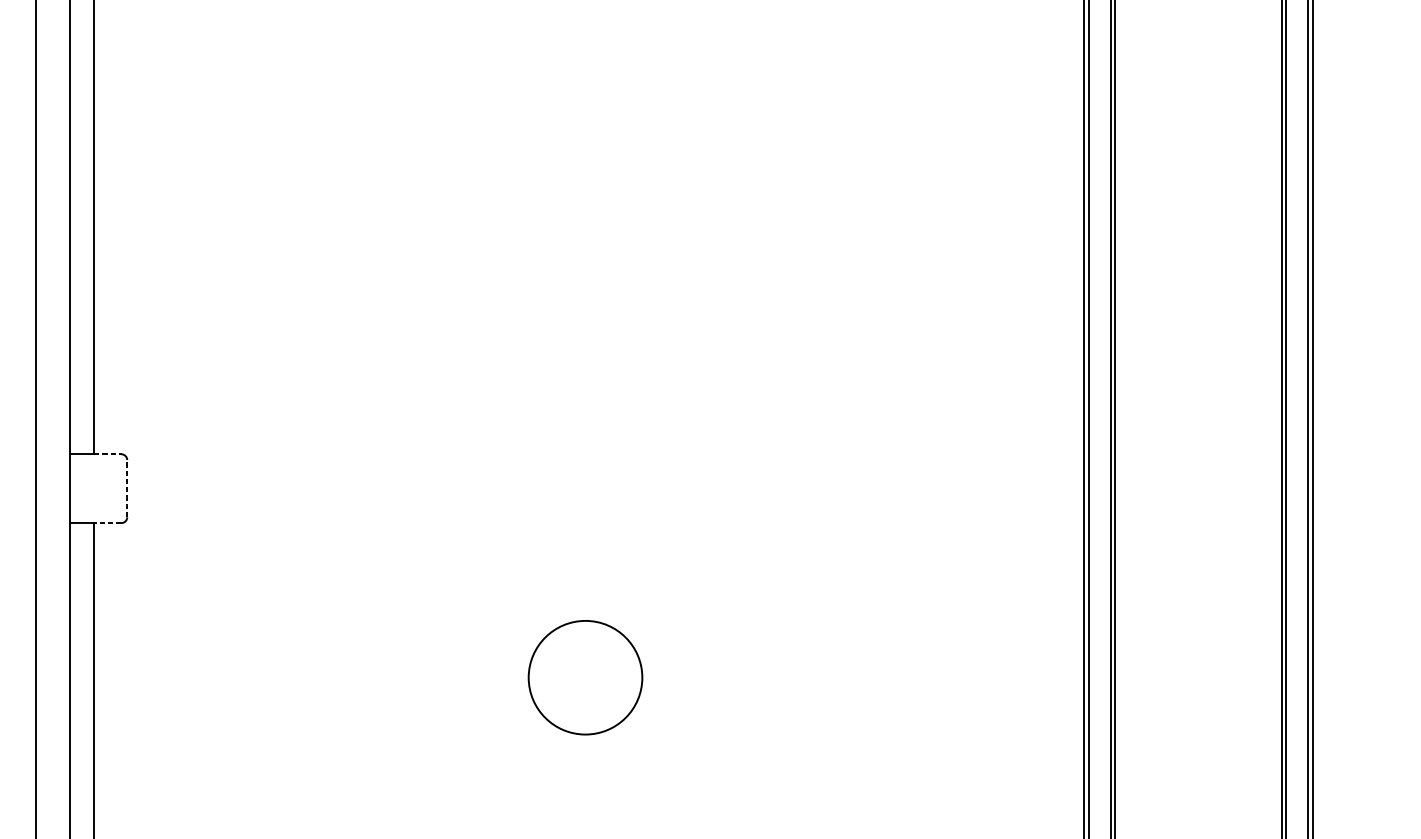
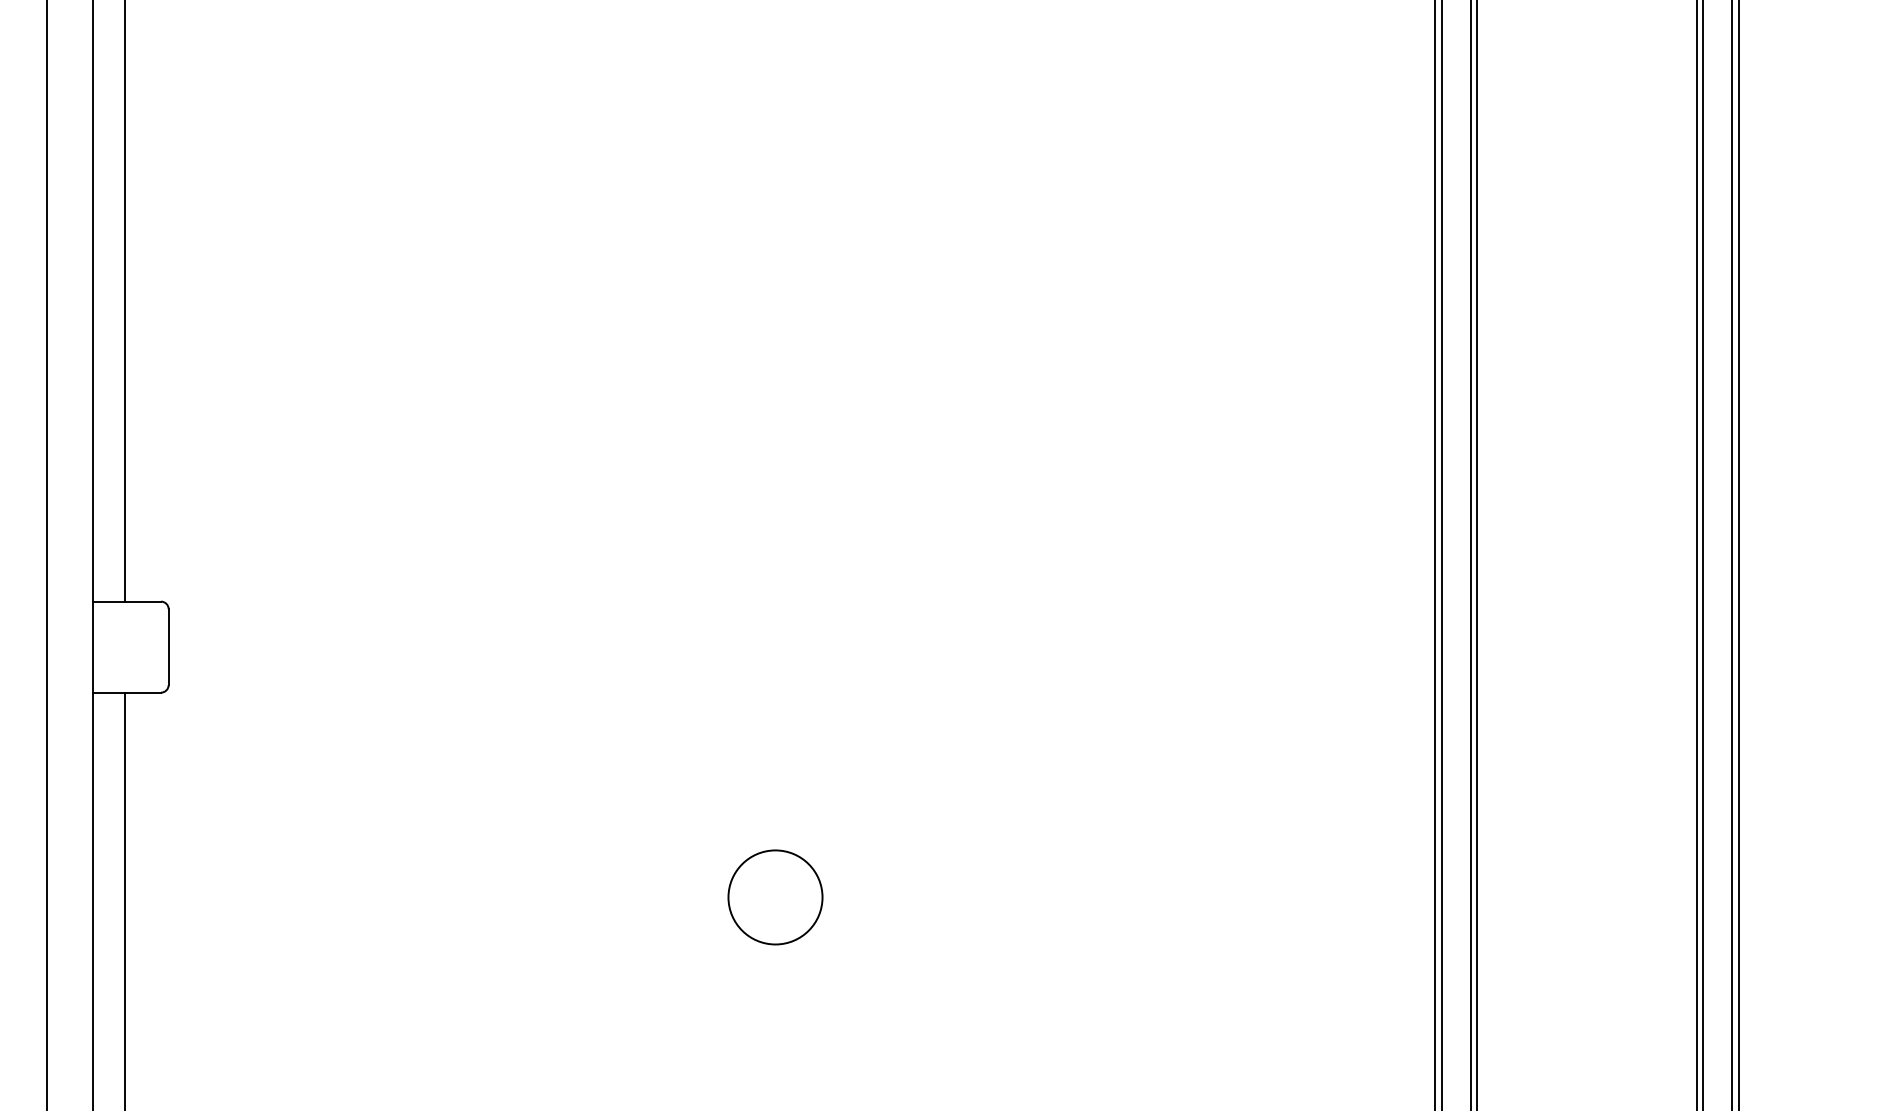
line: (108, 454) -> (143, 601), dashed -> solid
line: (127, 488) -> (168, 647), dashed -> solid
line: (107, 522) -> (142, 692), dashed -> solid
circle: (585, 677) -> (775, 897), size x0.62

